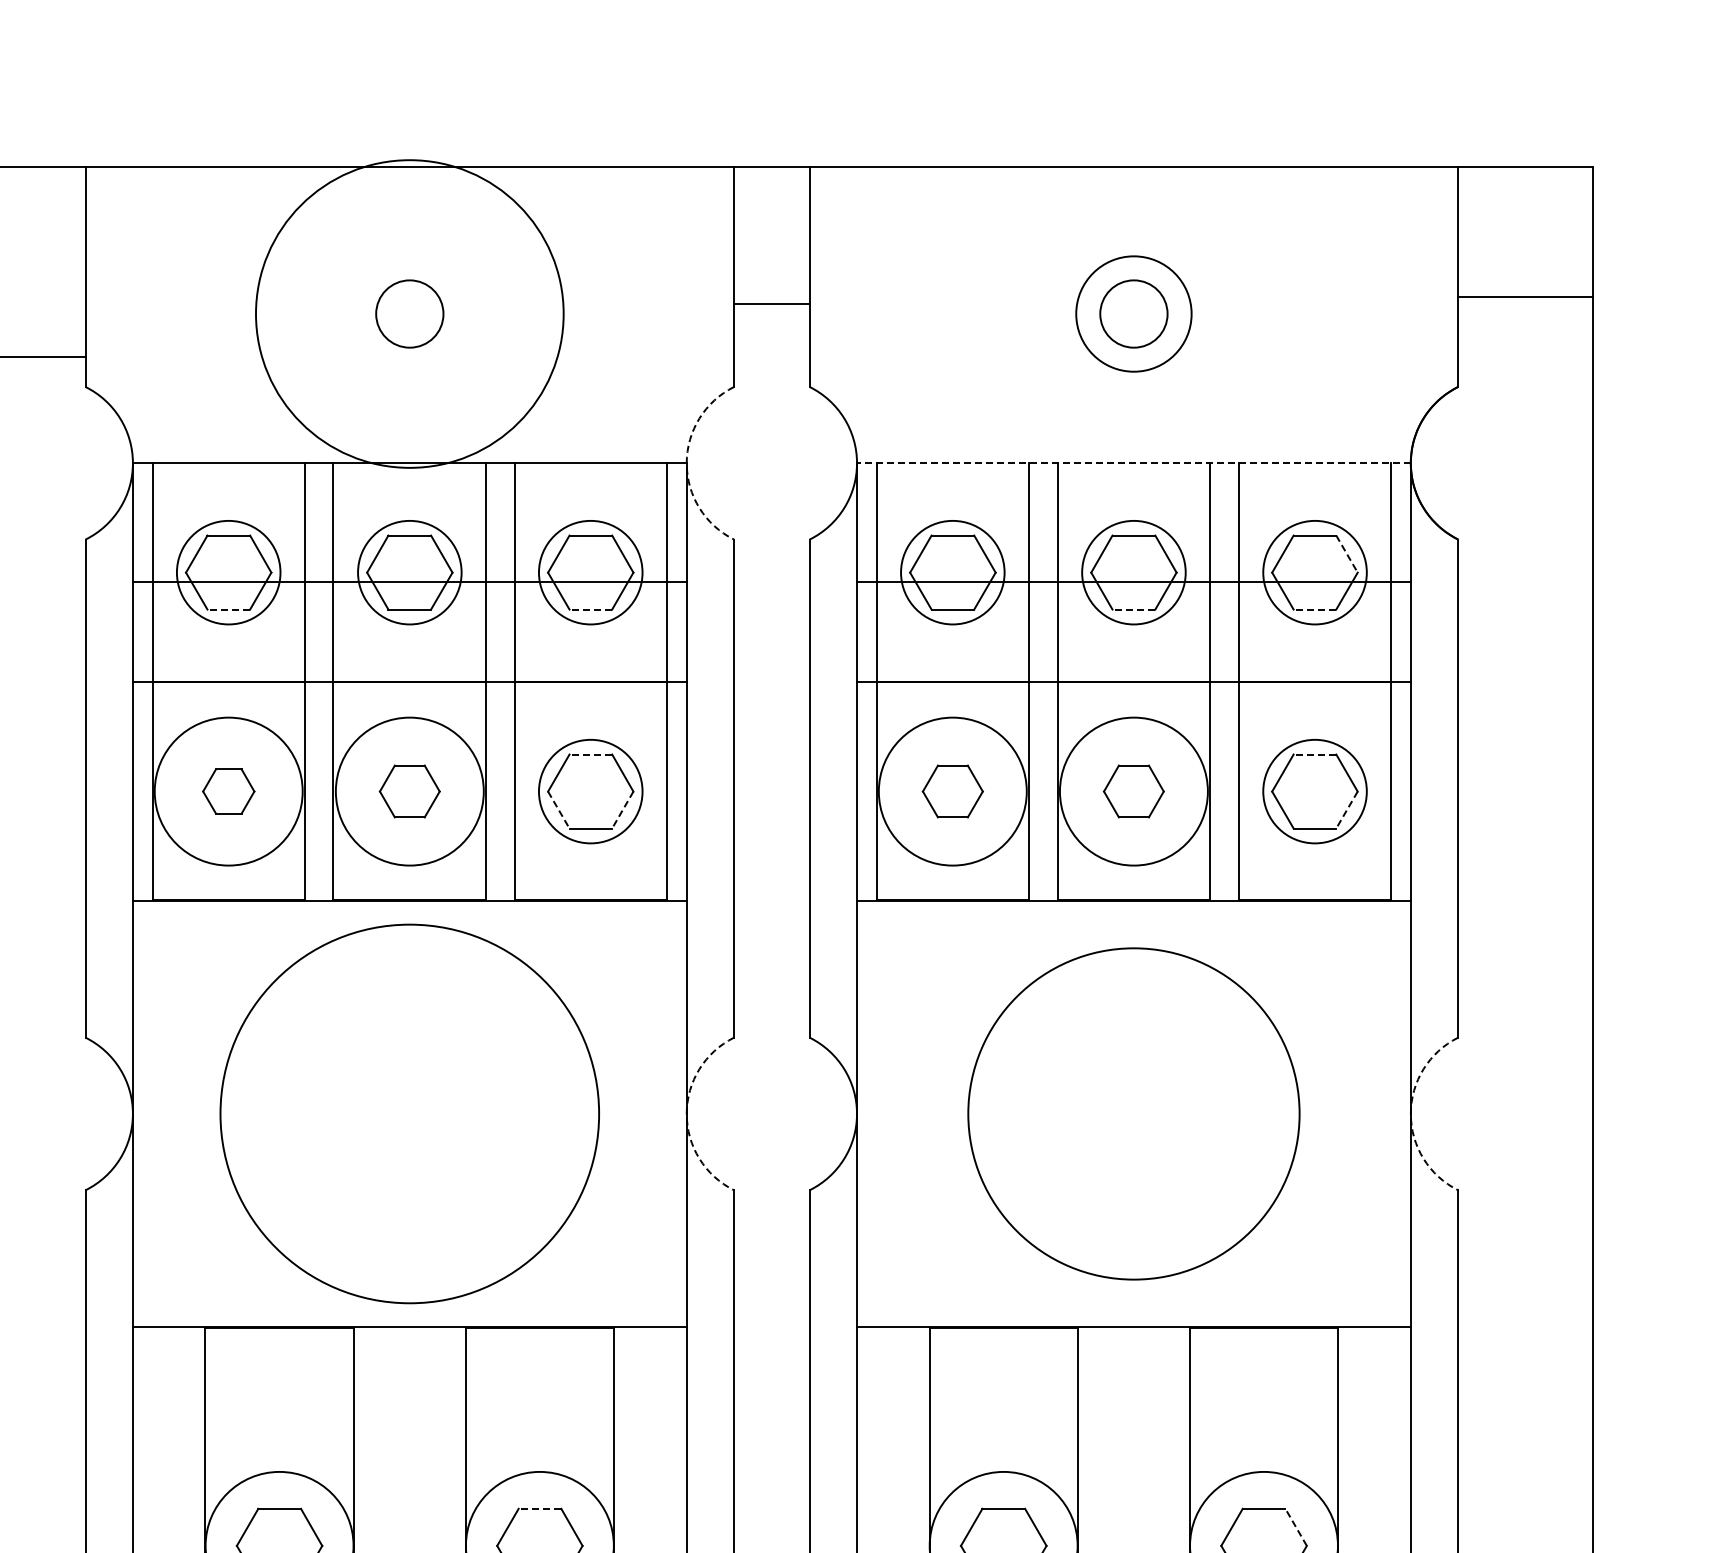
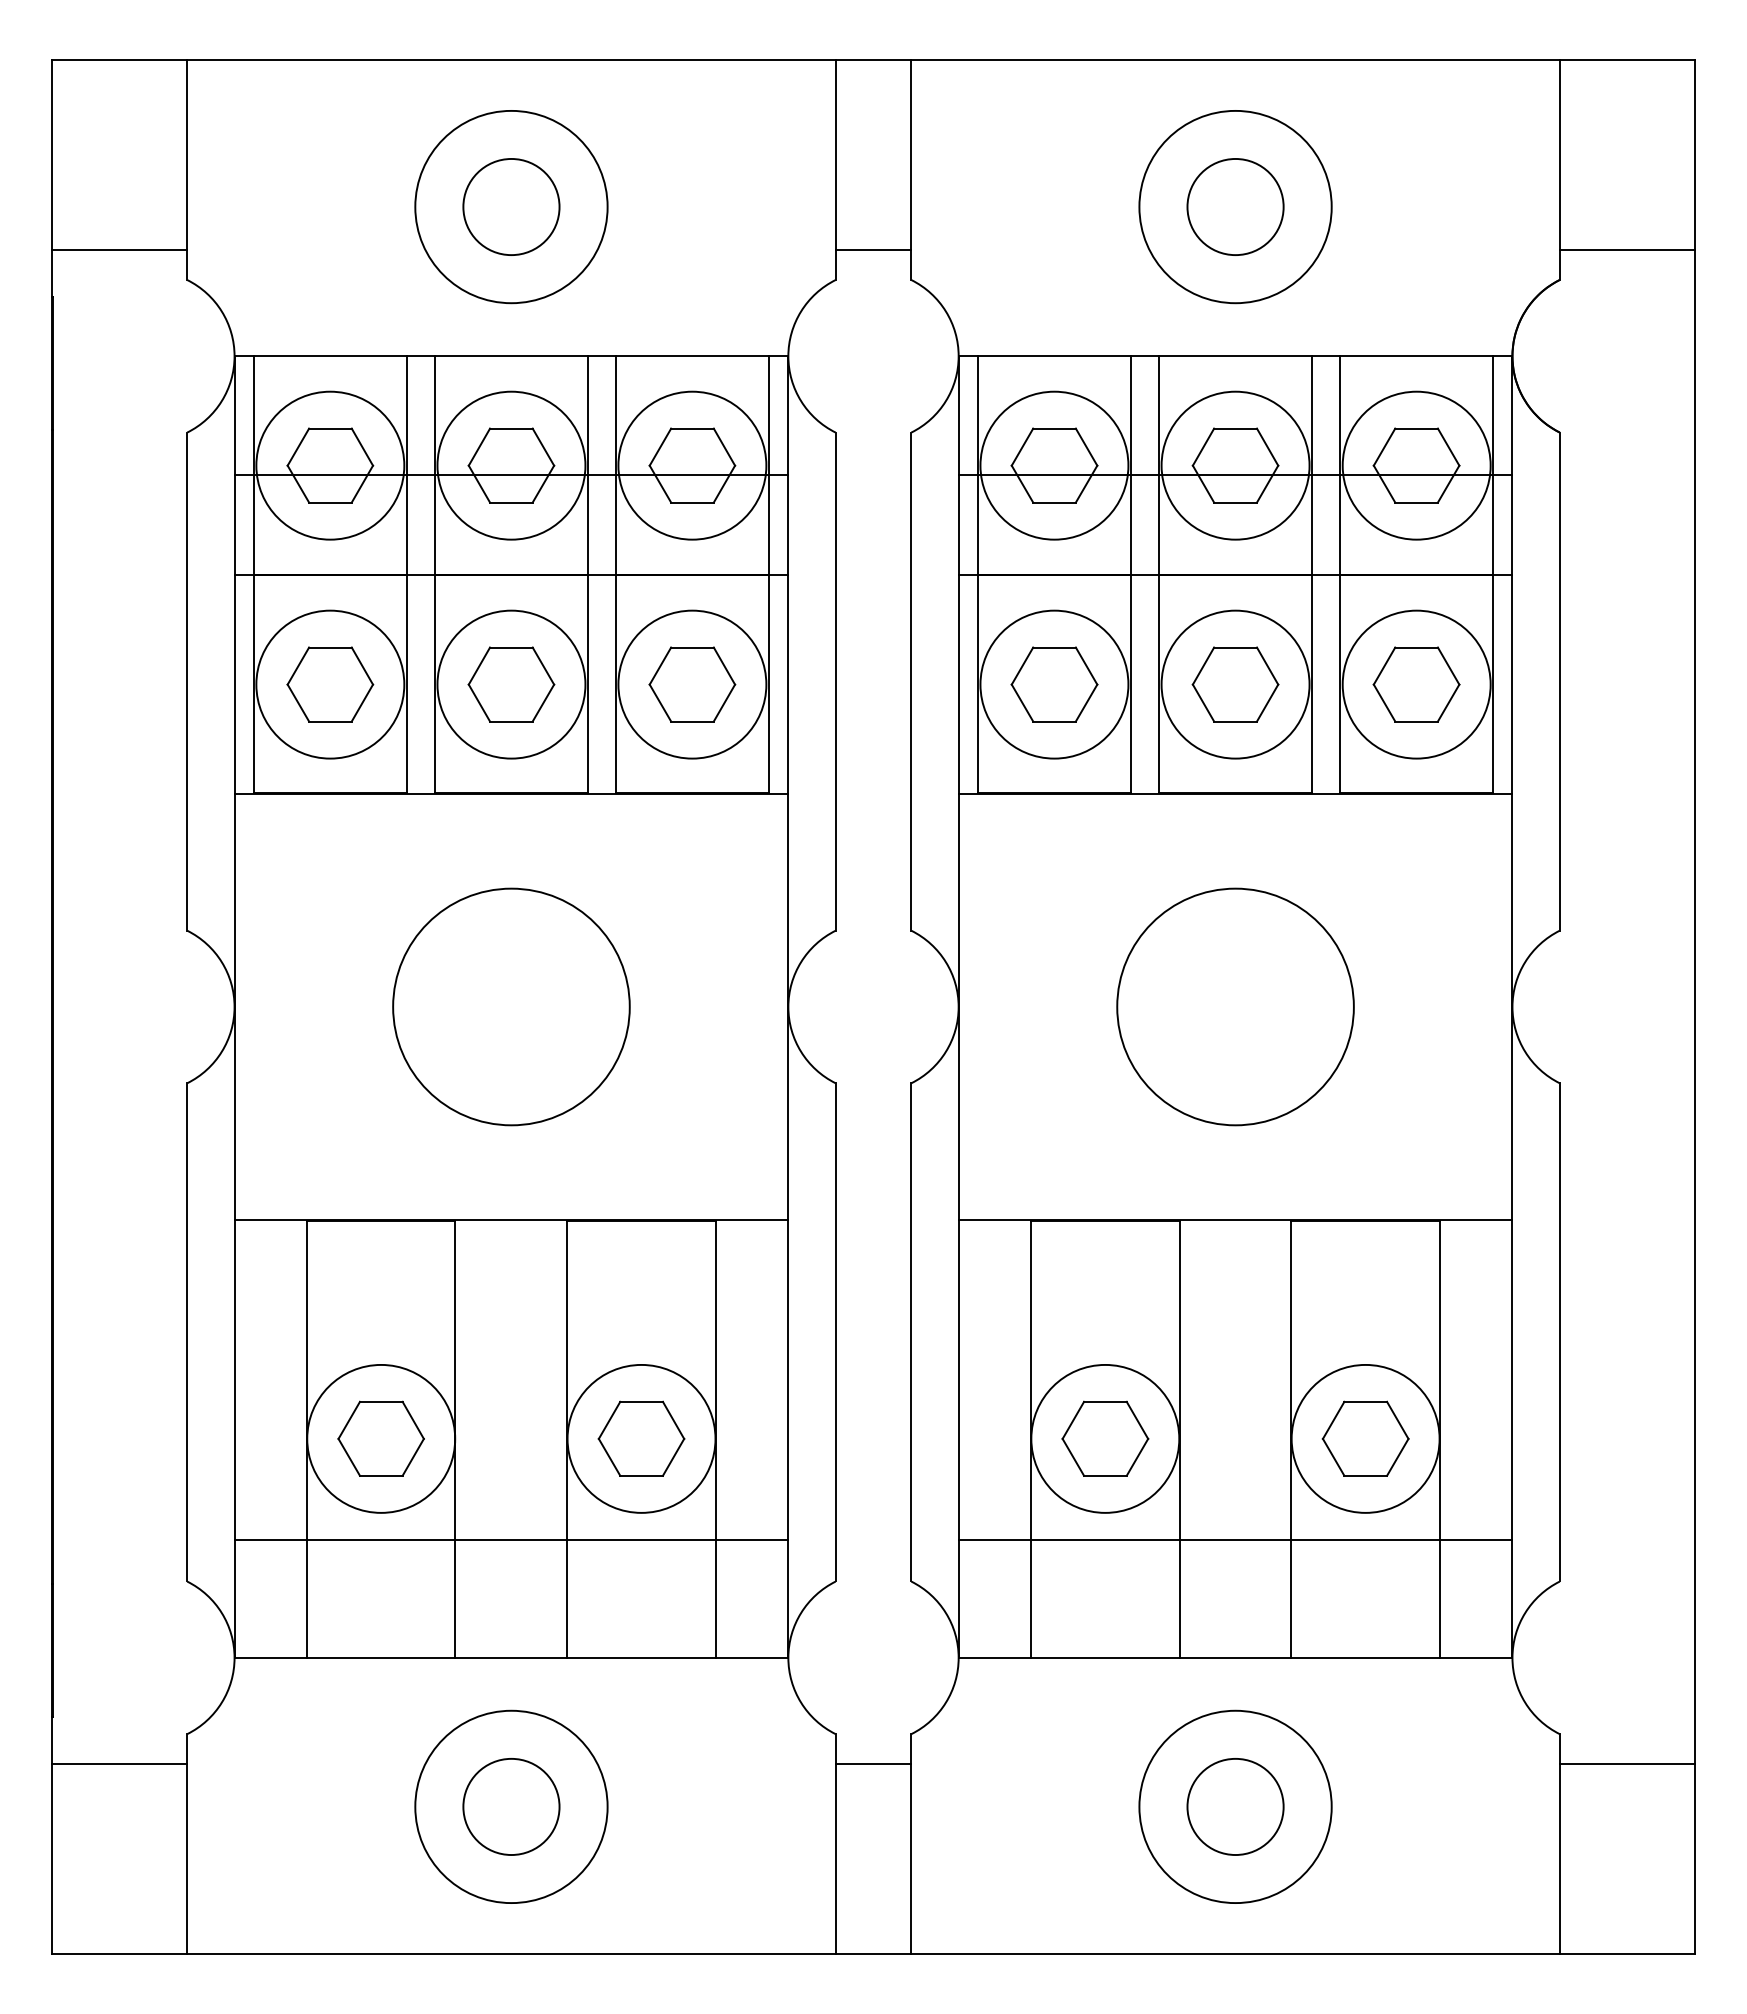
line: (1524, 296) -> (1626, 249), moved
line: (771, 303) -> (873, 249), moved
circle: (409, 313) -> (511, 206), size x0.62
circle: (409, 313) -> (511, 206), size x1.43
circle: (1133, 313) -> (1235, 206), size x1.43
circle: (1133, 313) -> (1235, 206), size x1.67
arc: (686, 463) -> (788, 356), dashed -> solid
line: (1133, 463) -> (1235, 356), dashed -> solid
line: (1346, 554) -> (1448, 447), dashed -> solid
circle: (228, 572) -> (330, 465), size x1.43
circle: (409, 572) -> (511, 465), size x1.43
circle: (590, 572) -> (692, 465), size x1.43
circle: (952, 572) -> (1054, 465), size x1.43
circle: (1133, 572) -> (1235, 465), size x1.43
circle: (1314, 572) -> (1416, 465), size x1.43
line: (227, 609) -> (329, 502), dashed -> solid
line: (589, 609) -> (691, 502), dashed -> solid
line: (1133, 609) -> (1235, 502), dashed -> solid
line: (1314, 609) -> (1416, 502), dashed -> solid
line: (589, 754) -> (691, 647), dashed -> solid
line: (1314, 754) -> (1416, 647), dashed -> solid
part: (228, 791) -> (330, 684), size x1.67
part: (409, 791) -> (511, 684), size x1.43
circle: (590, 791) -> (692, 684), size x1.43
part: (952, 791) -> (1054, 684), size x1.43
part: (1133, 791) -> (1235, 684), size x1.43
circle: (1314, 791) -> (1416, 684), size x1.43
line: (558, 810) -> (660, 703), dashed -> solid
line: (622, 810) -> (724, 703), dashed -> solid
line: (1346, 810) -> (1448, 703), dashed -> solid
circle: (409, 1113) -> (511, 1006), size x0.62
arc: (686, 1113) -> (788, 1006), dashed -> solid
circle: (1133, 1113) -> (1235, 1006), size x0.71
arc: (1410, 1113) -> (1512, 1006), dashed -> solid
line: (539, 1508) -> (641, 1401), dashed -> solid
line: (1295, 1526) -> (1397, 1419), dashed -> solid

